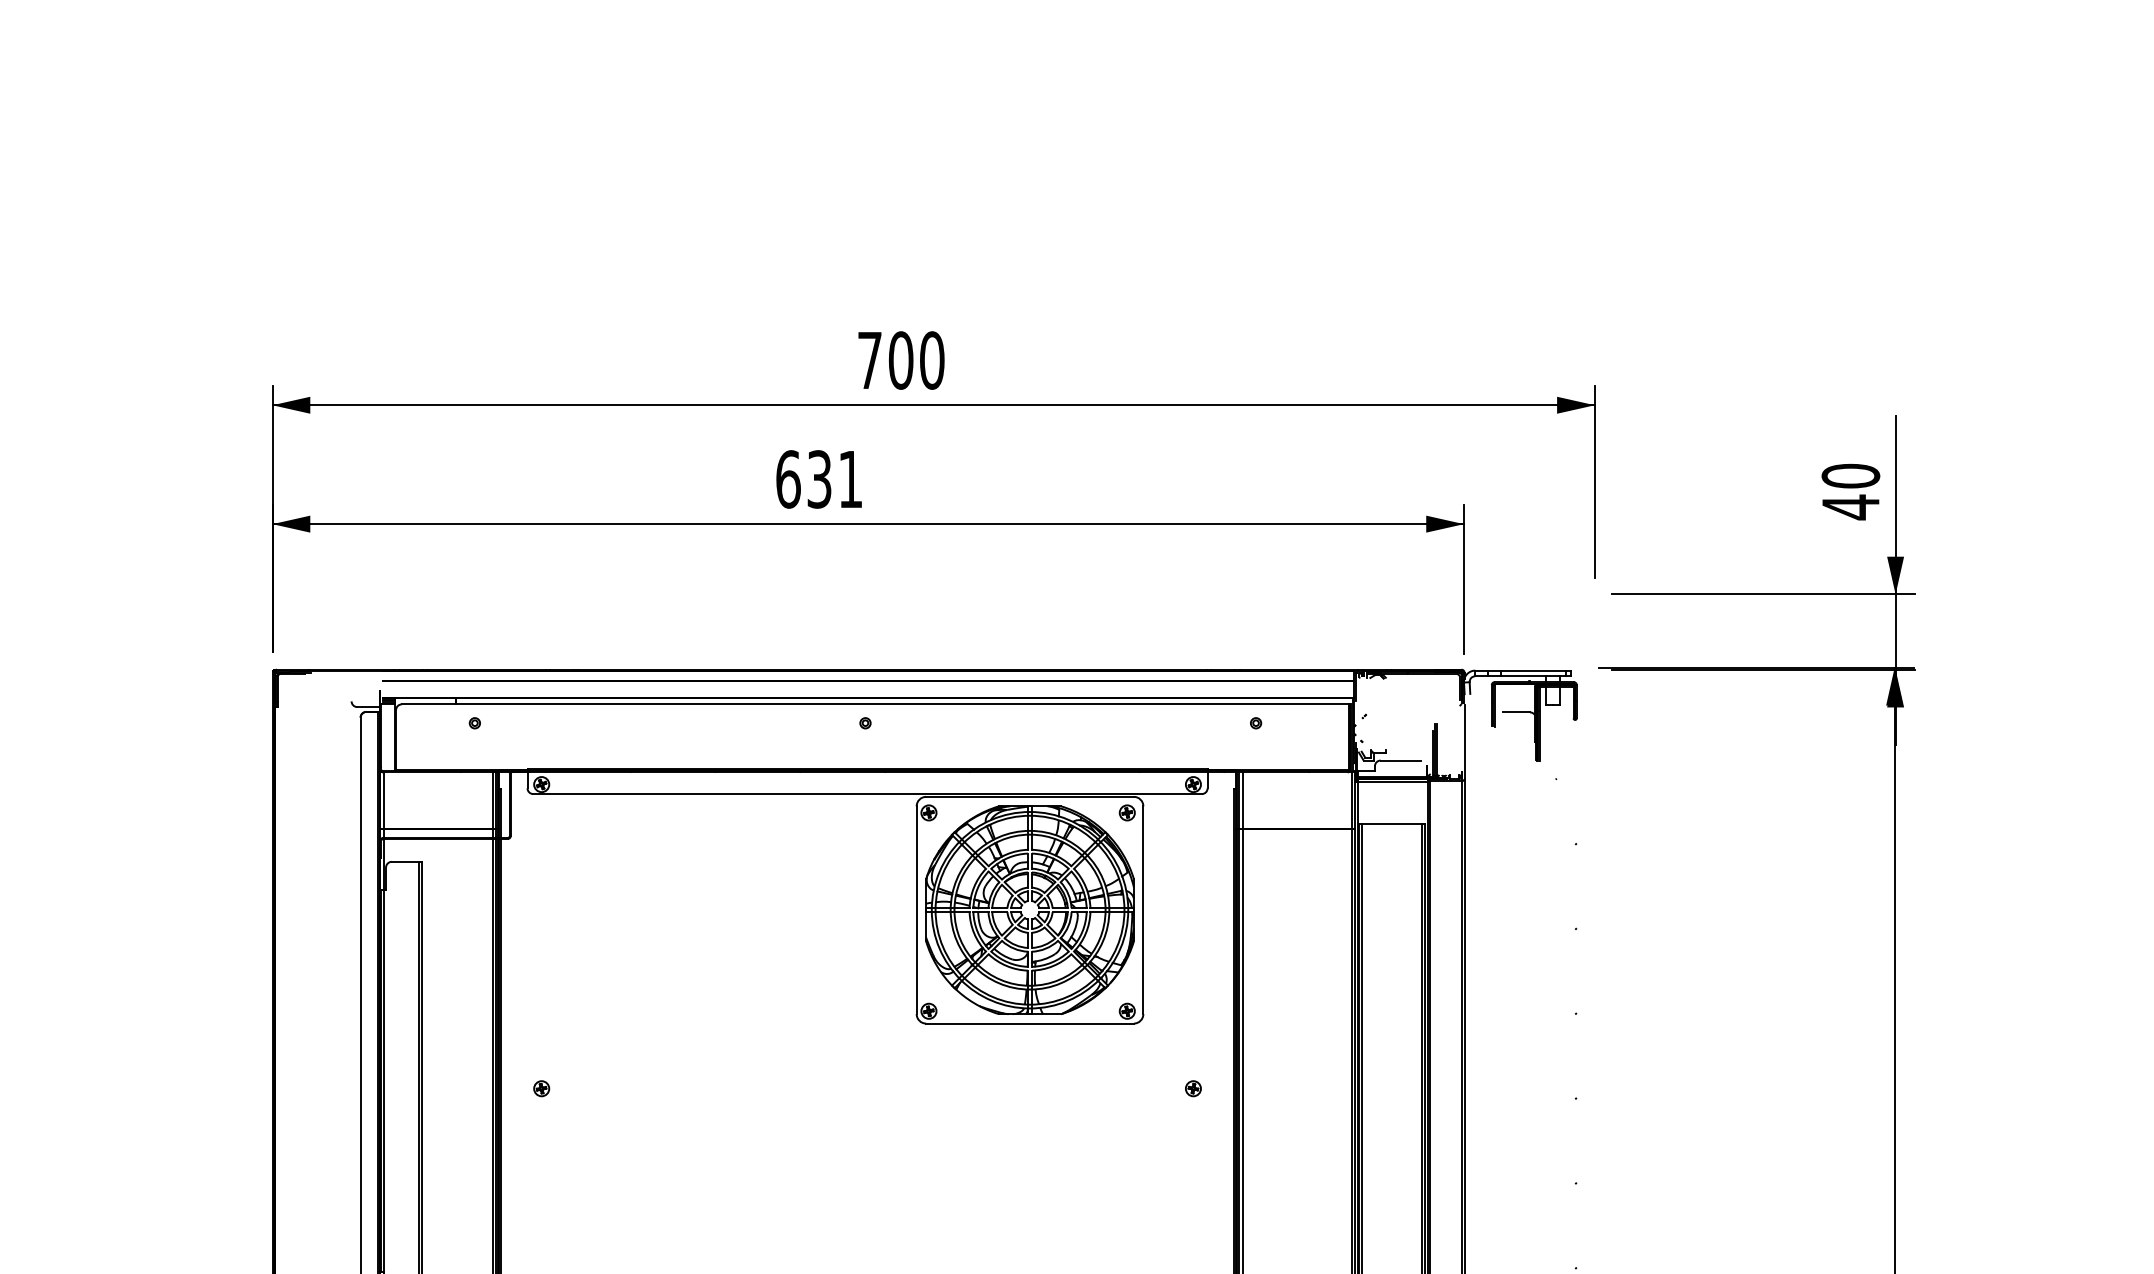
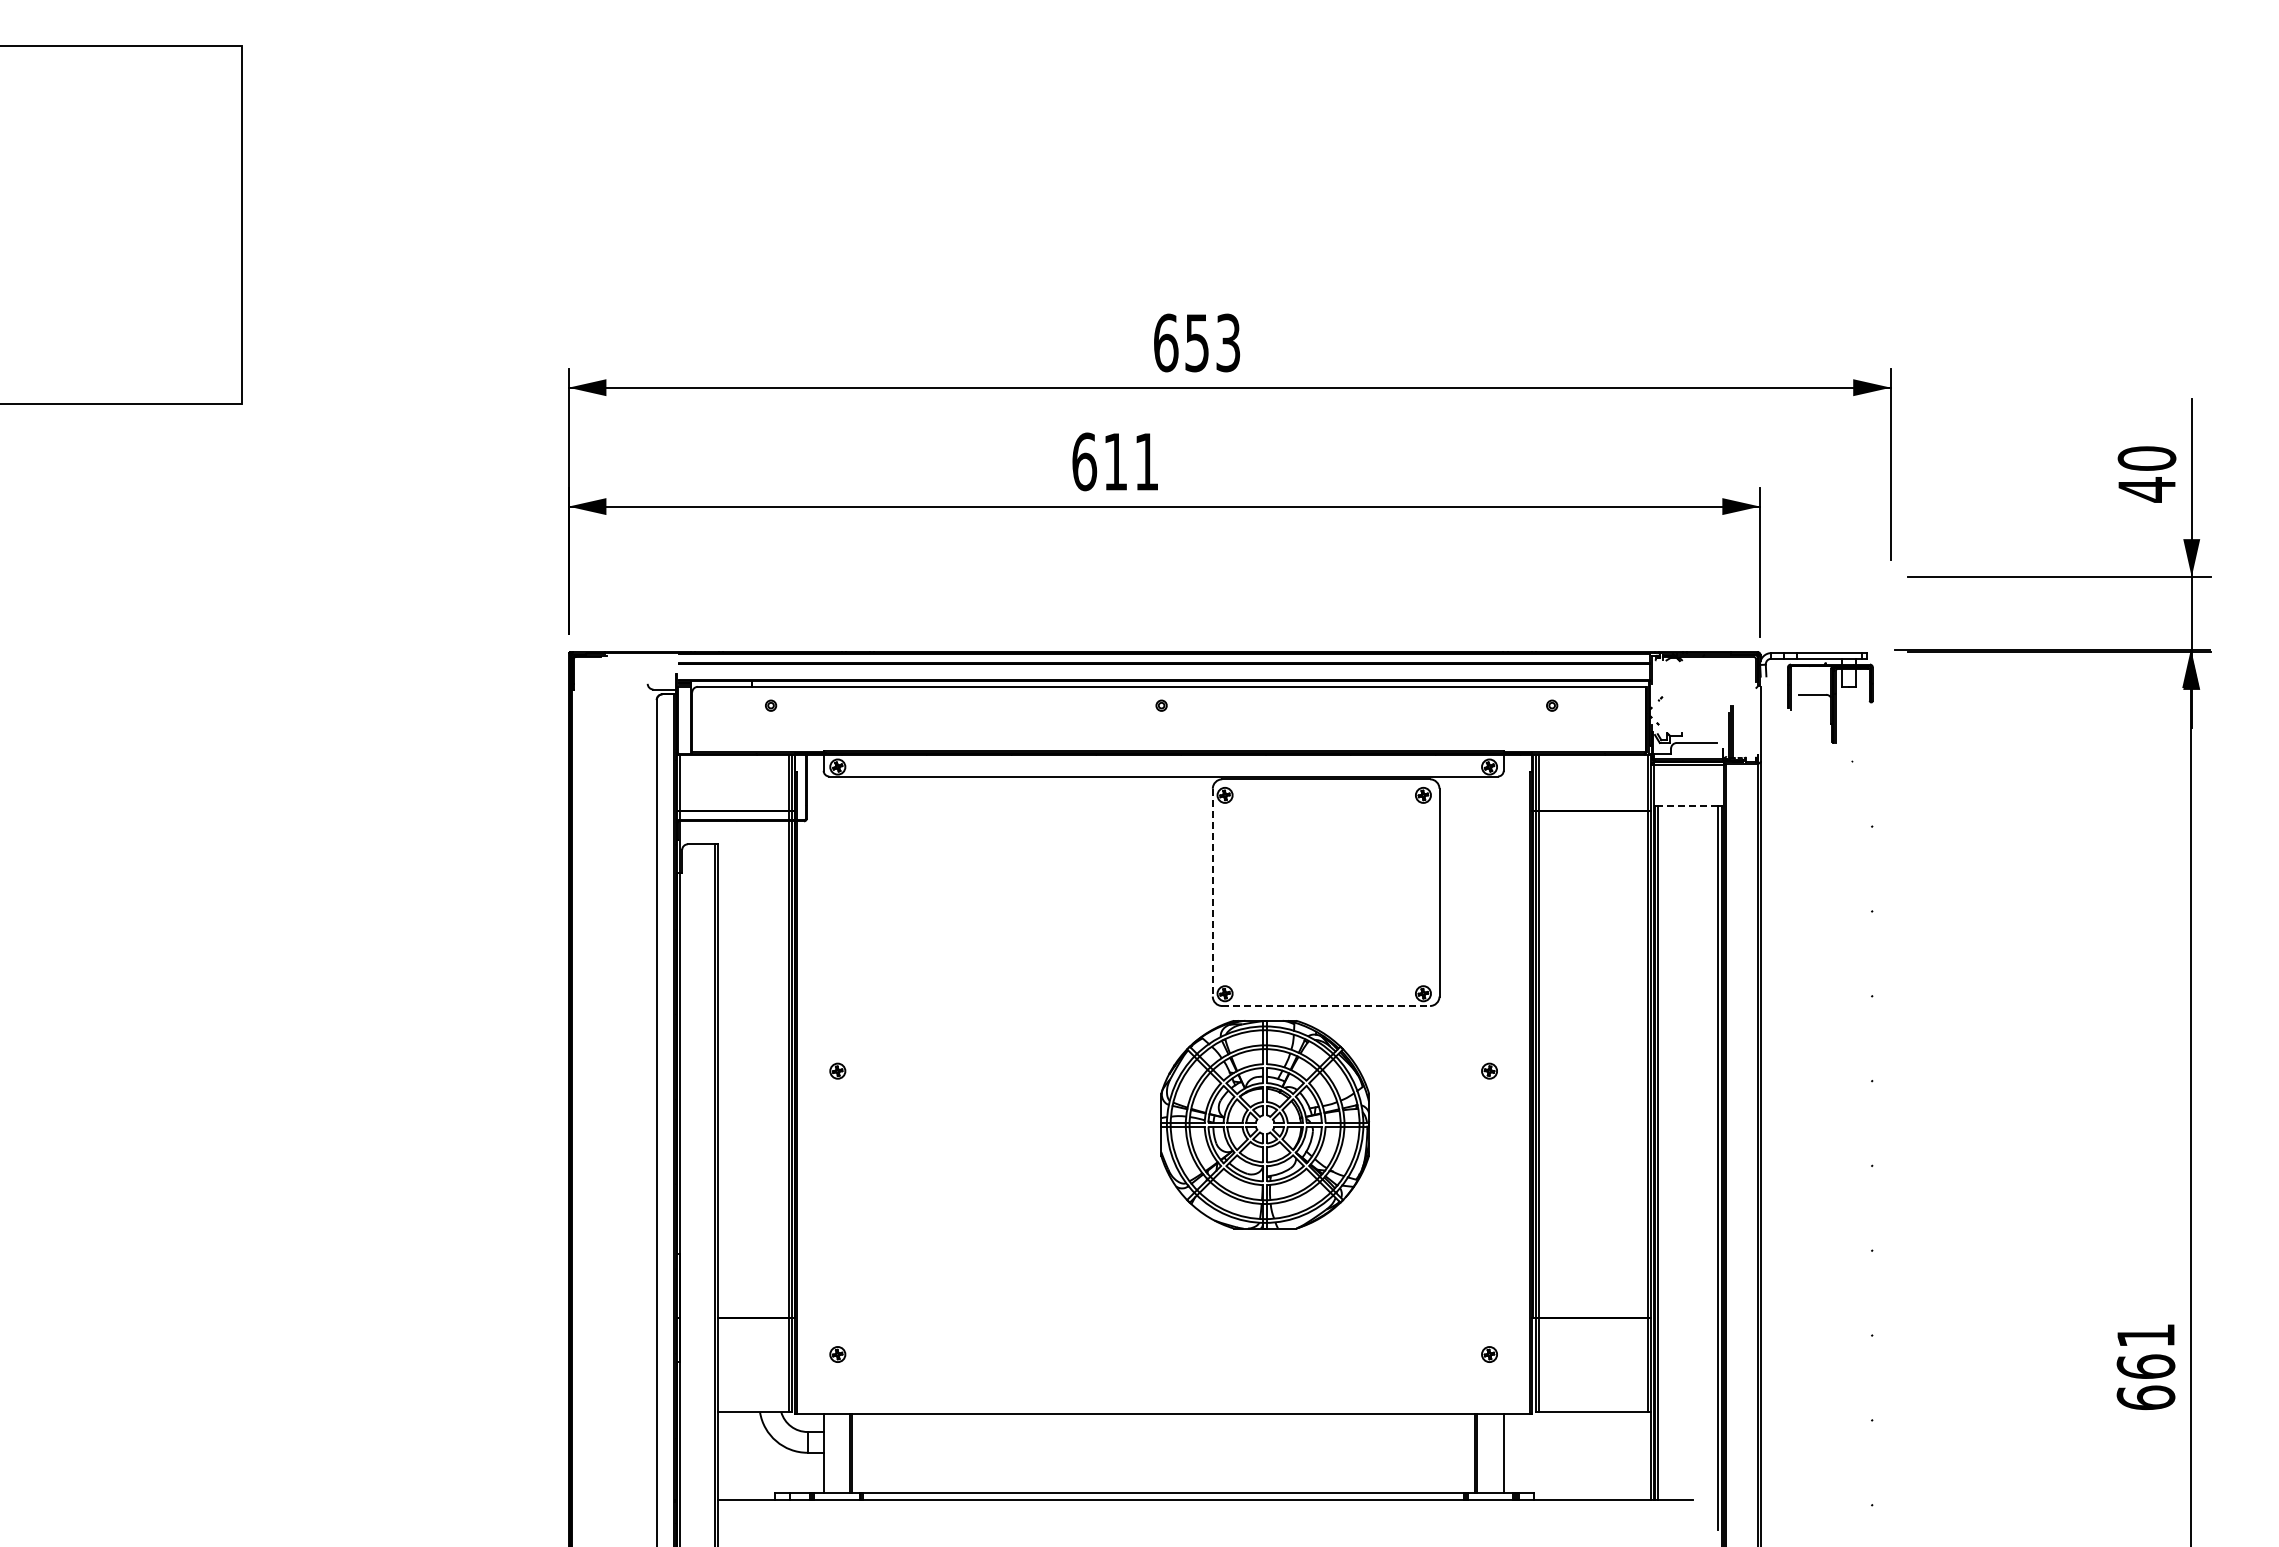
text: (901, 360) -> (1197, 342), 700 -> 653
text: (819, 479) -> (1115, 461), 631 -> 611
line: (1392, 824) -> (1688, 806), solid -> dashed
line: (916, 910) -> (1212, 892), solid -> dashed
part: (1029, 910) -> (1264, 1124), moved
line: (1030, 1024) -> (1326, 1006), solid -> dashed

